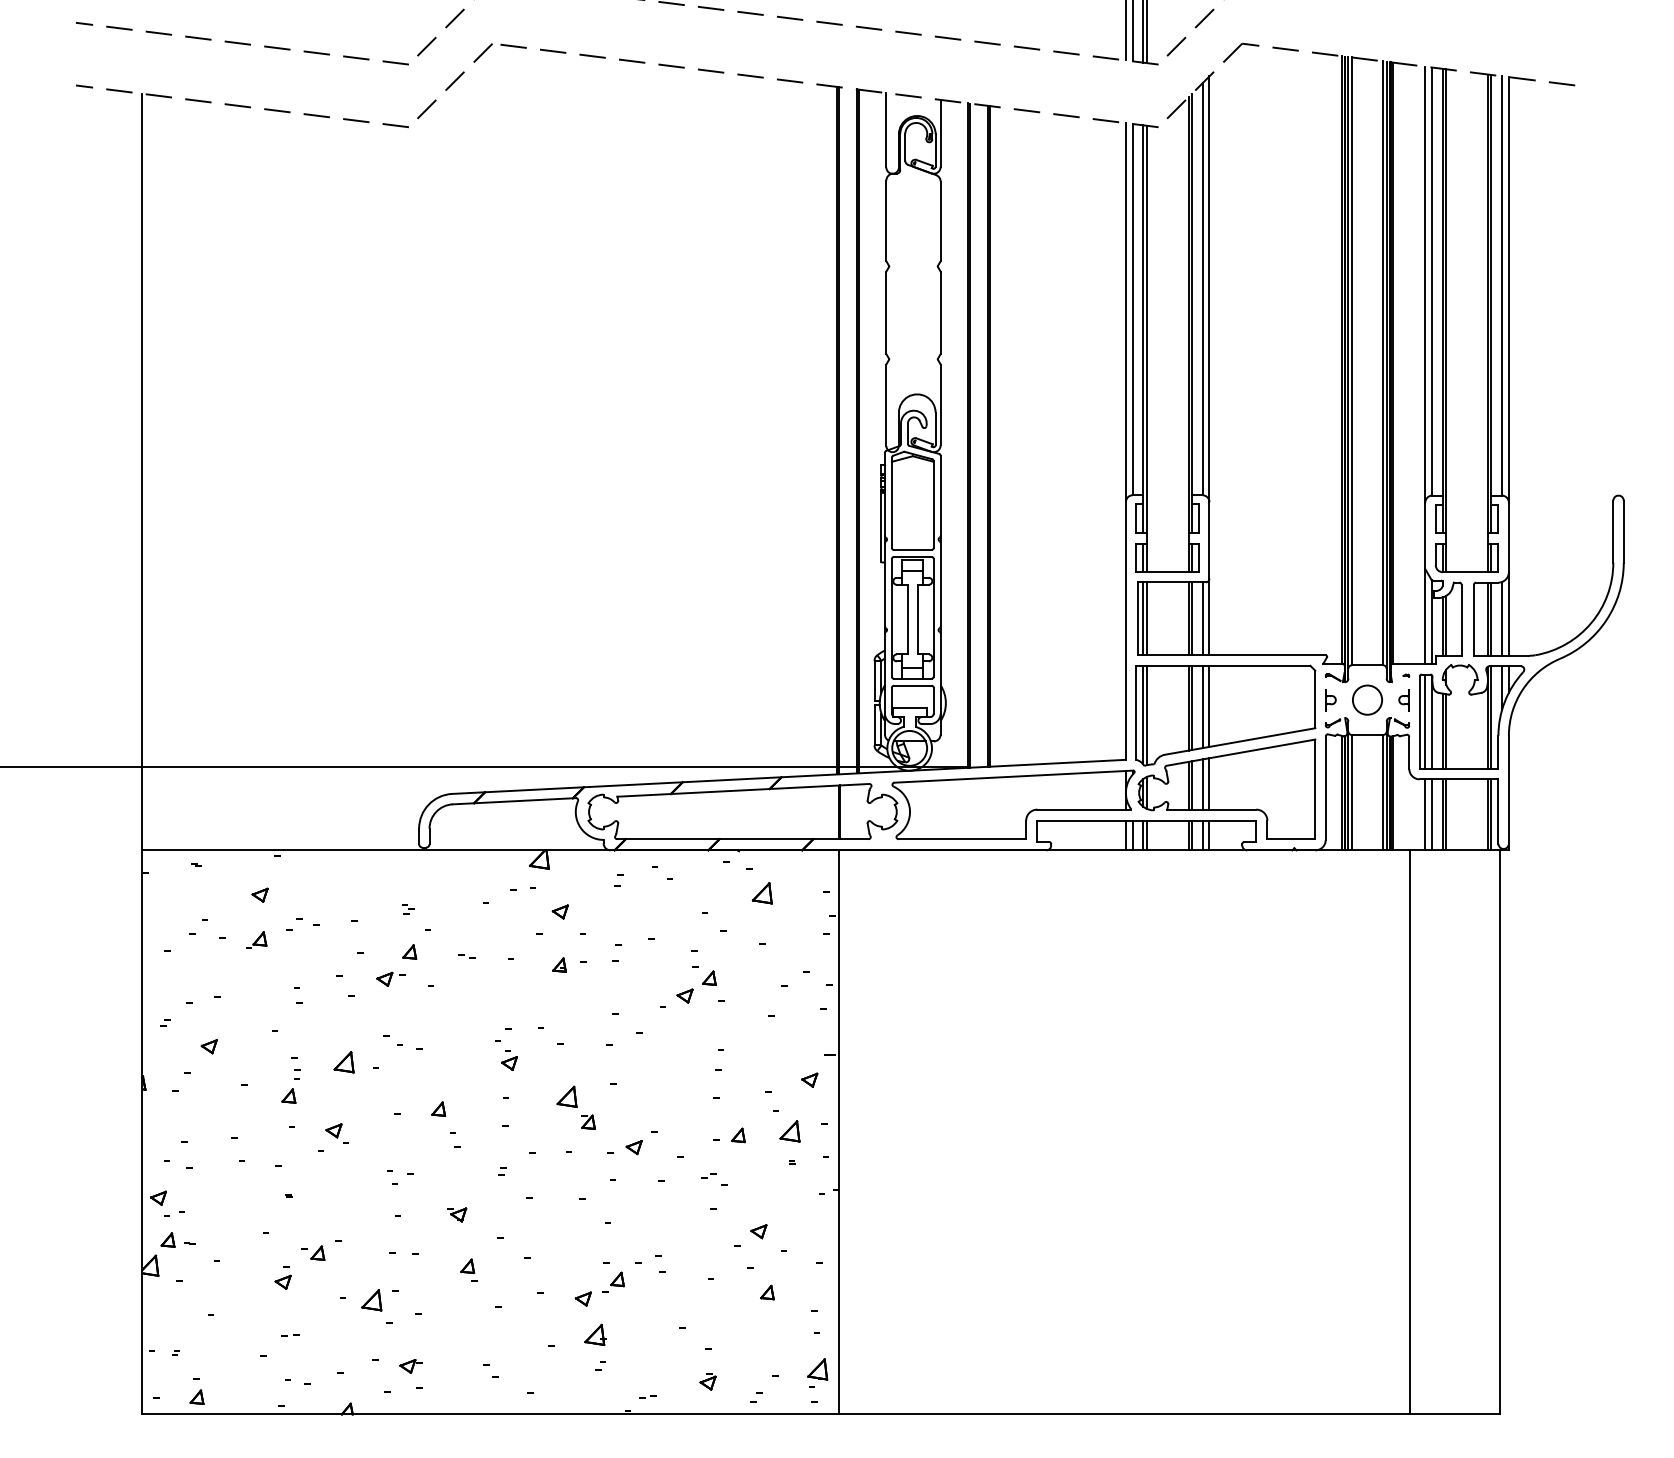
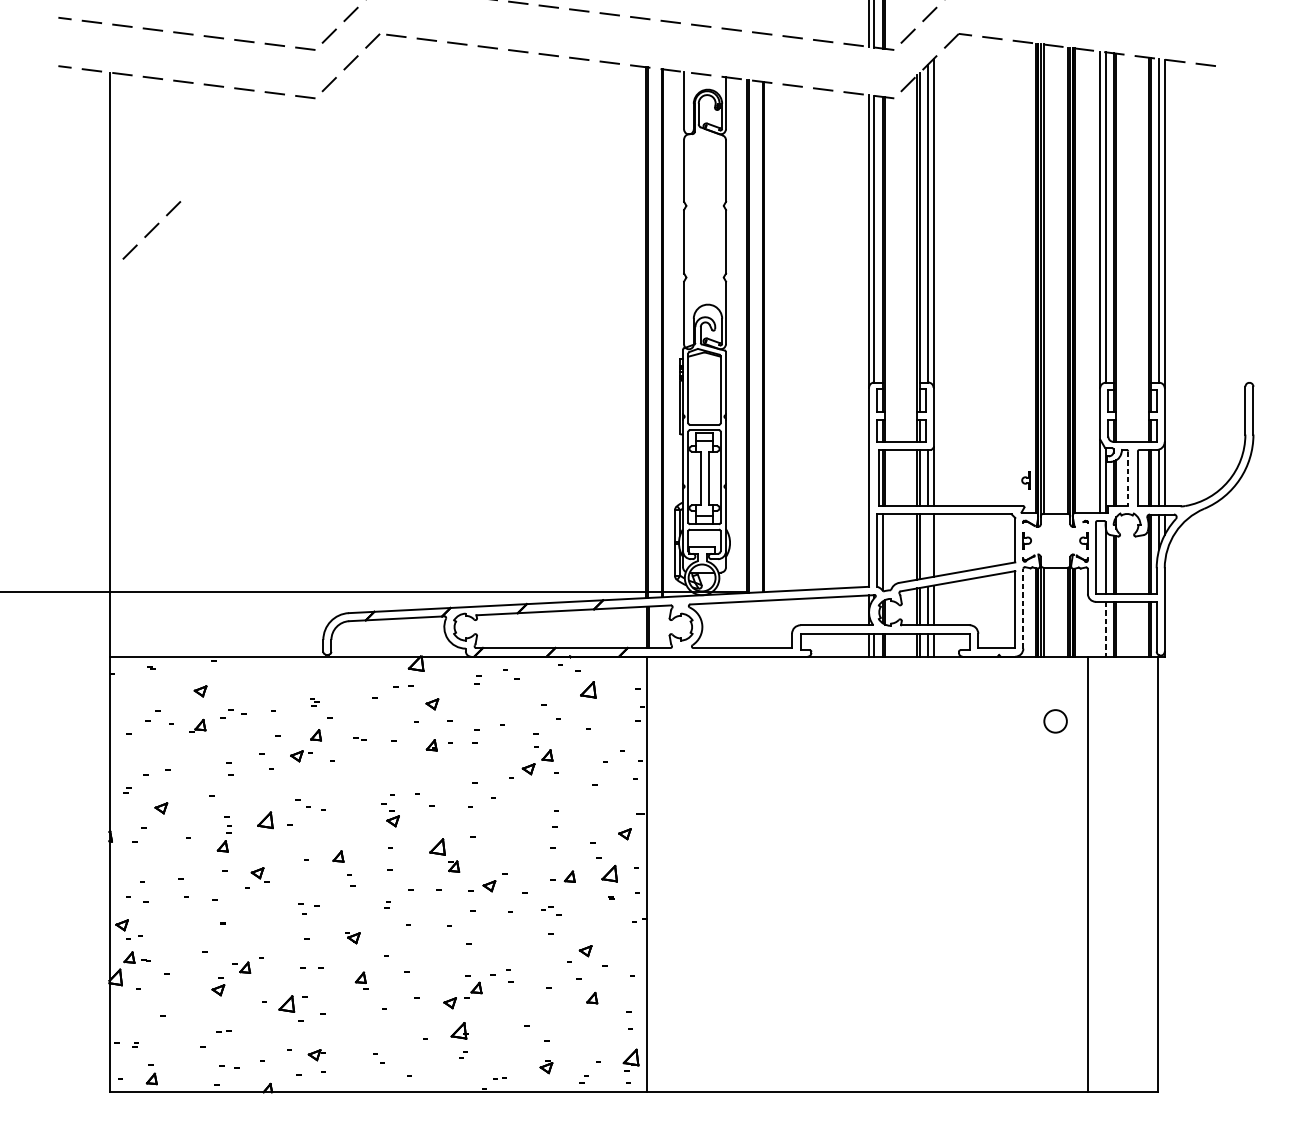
line: (196, 298) -> (151, 230), added
line: (1461, 620) -> (1128, 479), solid -> dashed
part: (1328, 622) -> (1025, 480), added
circle: (1367, 699) -> (1055, 720), moved
line: (1202, 706) -> (928, 545), removed
line: (1146, 715) -> (884, 552), removed
line: (1425, 721) -> (1100, 557), removed
line: (1325, 788) -> (1023, 608), solid -> dashed
line: (1425, 814) -> (1100, 629), removed
line: (1432, 814) -> (1105, 629), solid -> dashed

